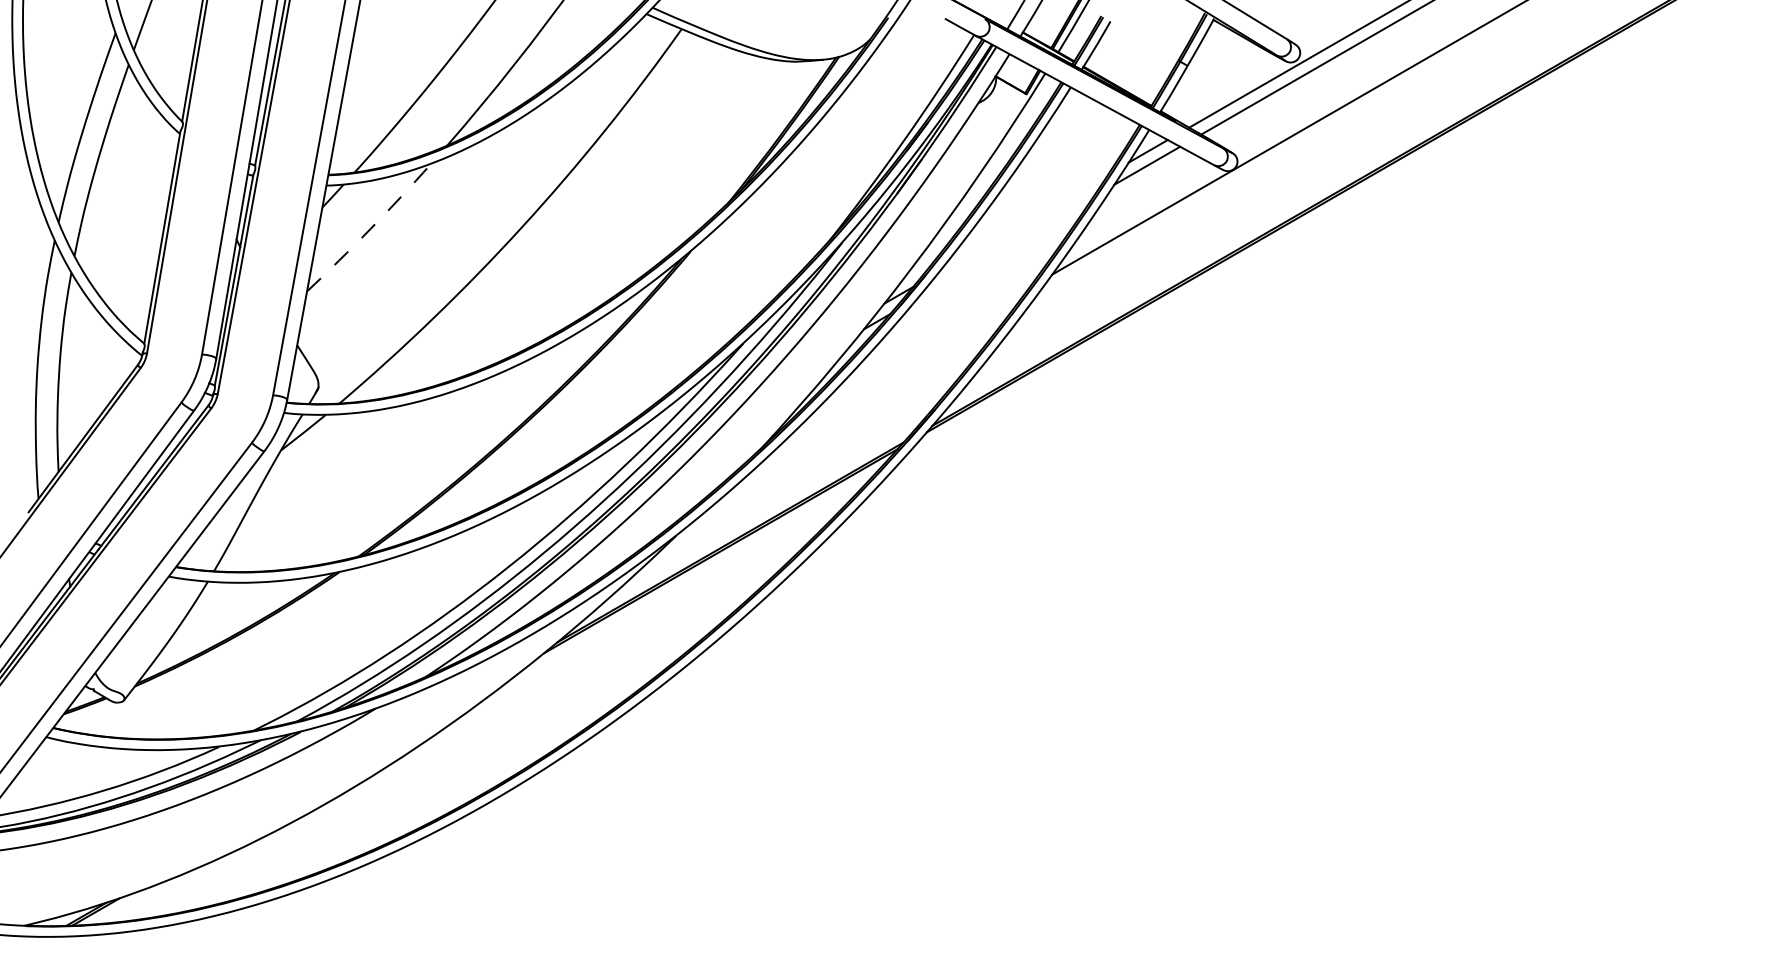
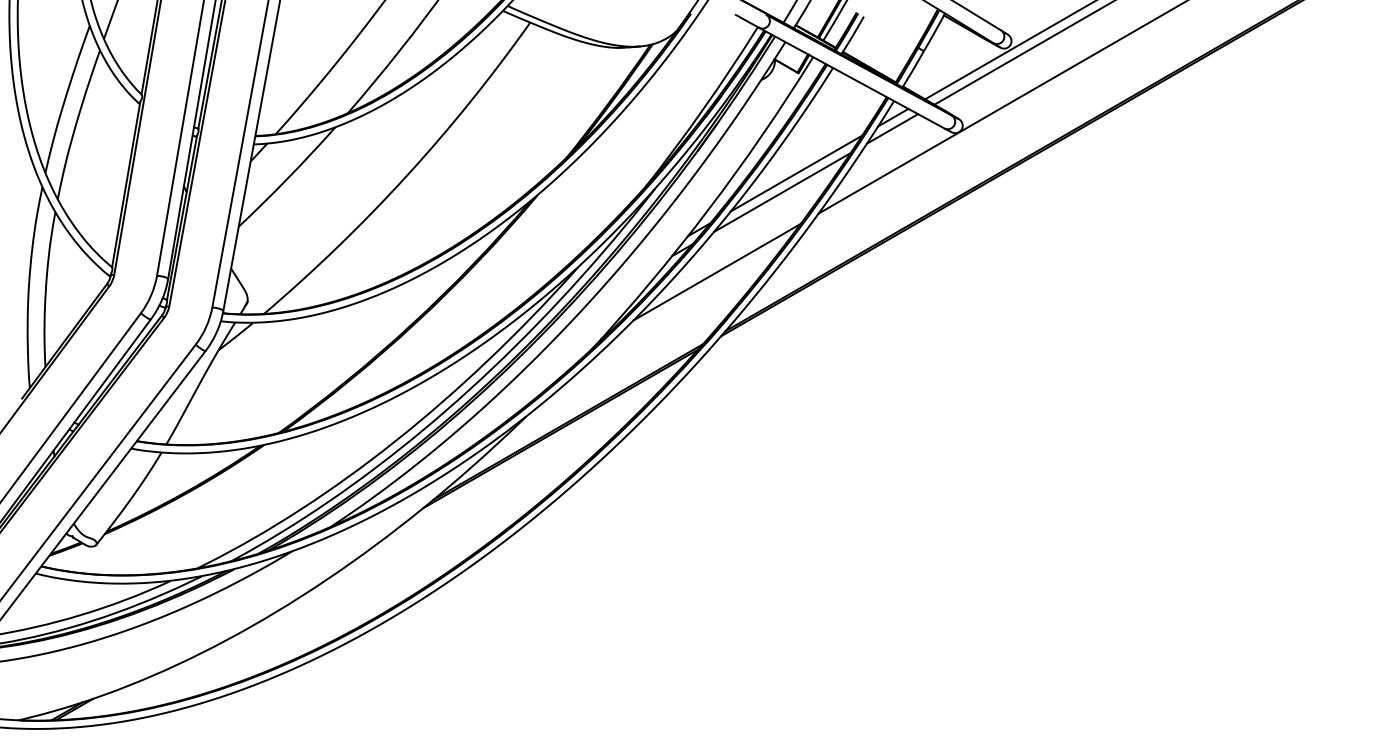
line: (1023, 223) -> (796, 173), added
arc: (370, 229) -> (288, 178), dashed -> solid
line: (1004, 247) -> (781, 192), added
line: (921, 350) -> (716, 272), added

